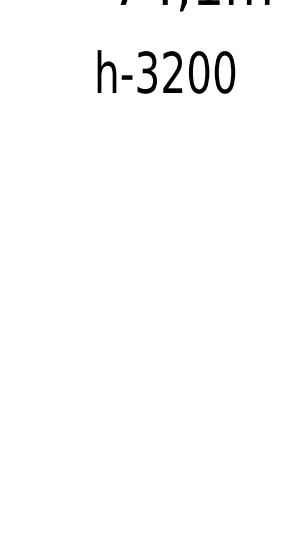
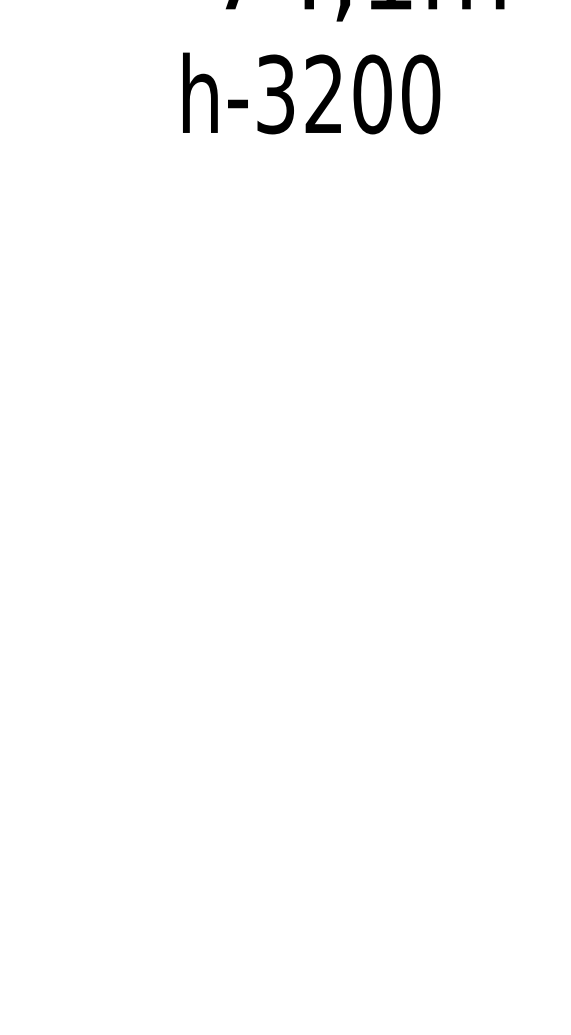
text: (166, 71) -> (311, 92), moved

